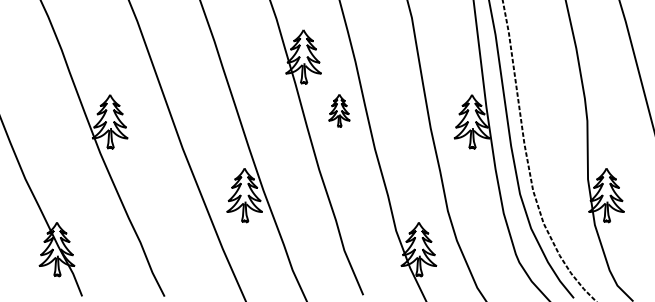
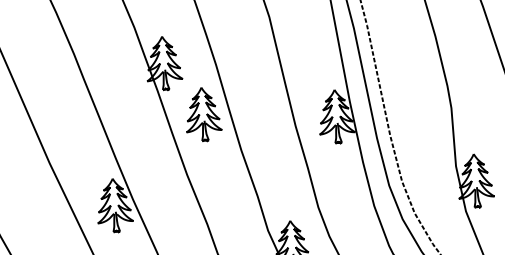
part: (339, 110) -> (203, 114), size x1.67

